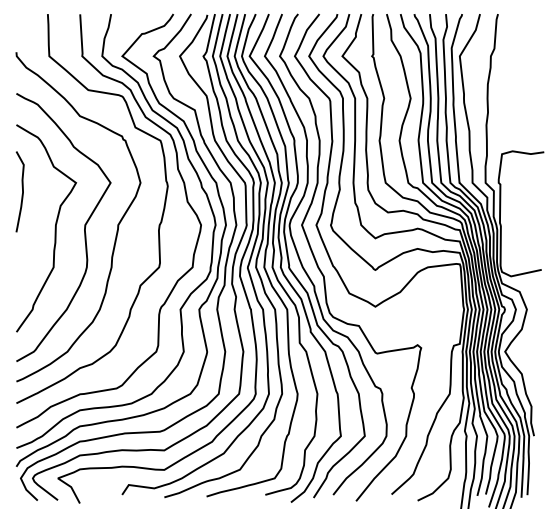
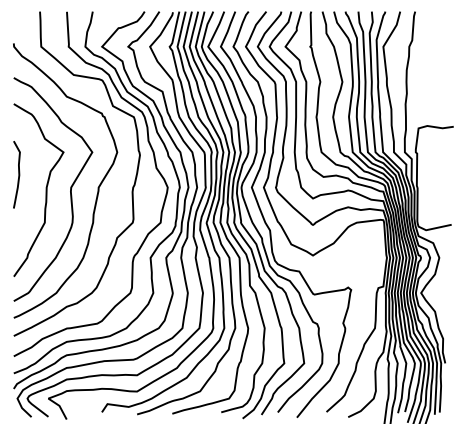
curve: (22, 191) -> (18, 174), moved

